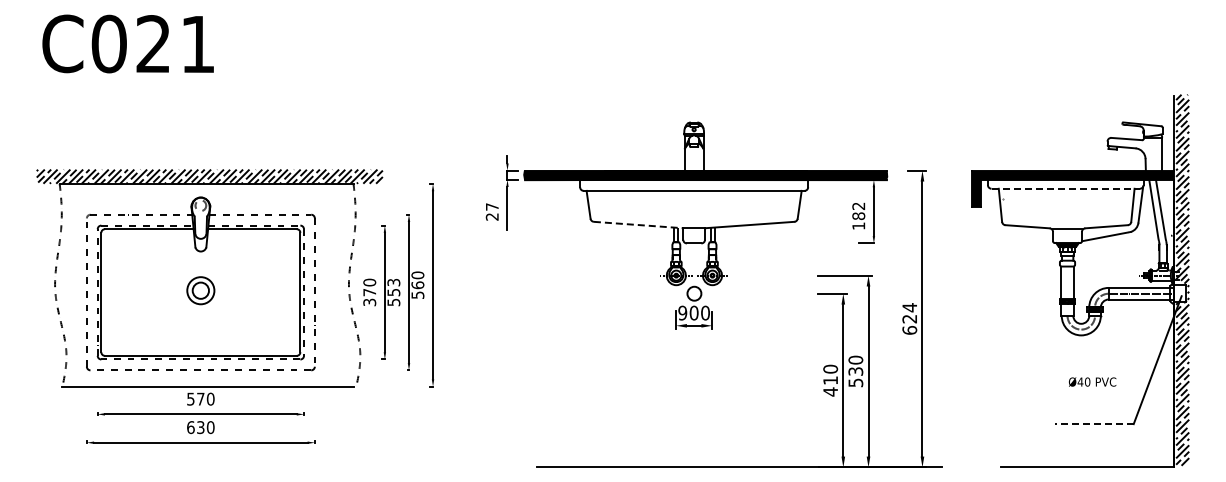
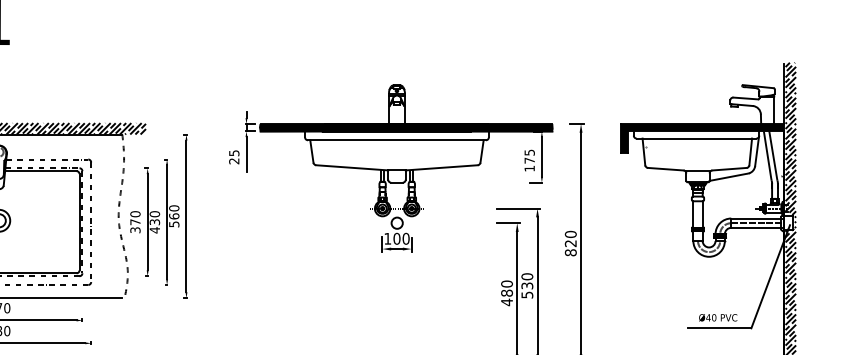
line: (1066, 188) -> (697, 138), dashed -> solid
text: (492, 206) -> (234, 152), 27 -> 25
text: (858, 211) -> (529, 156), 182 -> 175
line: (638, 225) -> (352, 168), dashed -> solid
text: (393, 292) -> (154, 222), 553 -> 430
text: (682, 312) -> (387, 238), 900 -> 100
text: (909, 318) -> (570, 243), 624 -> 820
text: (830, 380) -> (506, 293), 410 -> 480
text: (1092, 381) -> (718, 317), moved
line: (1094, 424) -> (719, 328), dashed -> solid

